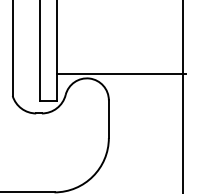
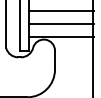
line: (121, 20) -> (61, 10), added
line: (121, 48) -> (61, 24), added

